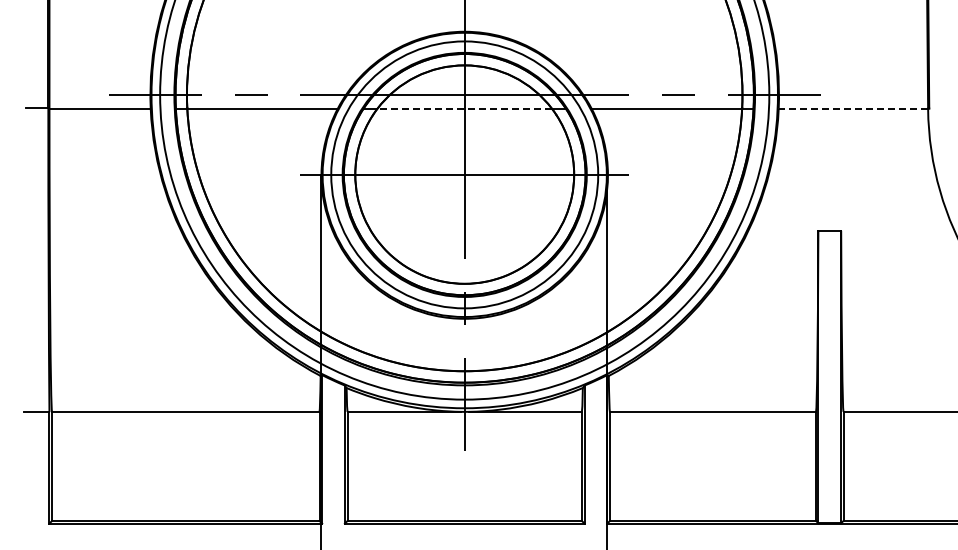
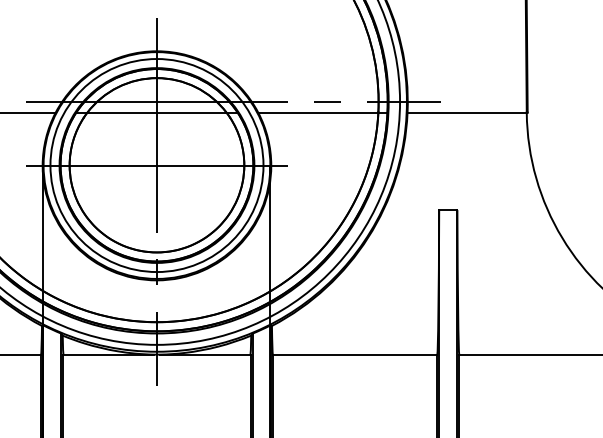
line: (464, 108) -> (156, 112), dashed -> solid
line: (853, 108) -> (467, 112), dashed -> solid

